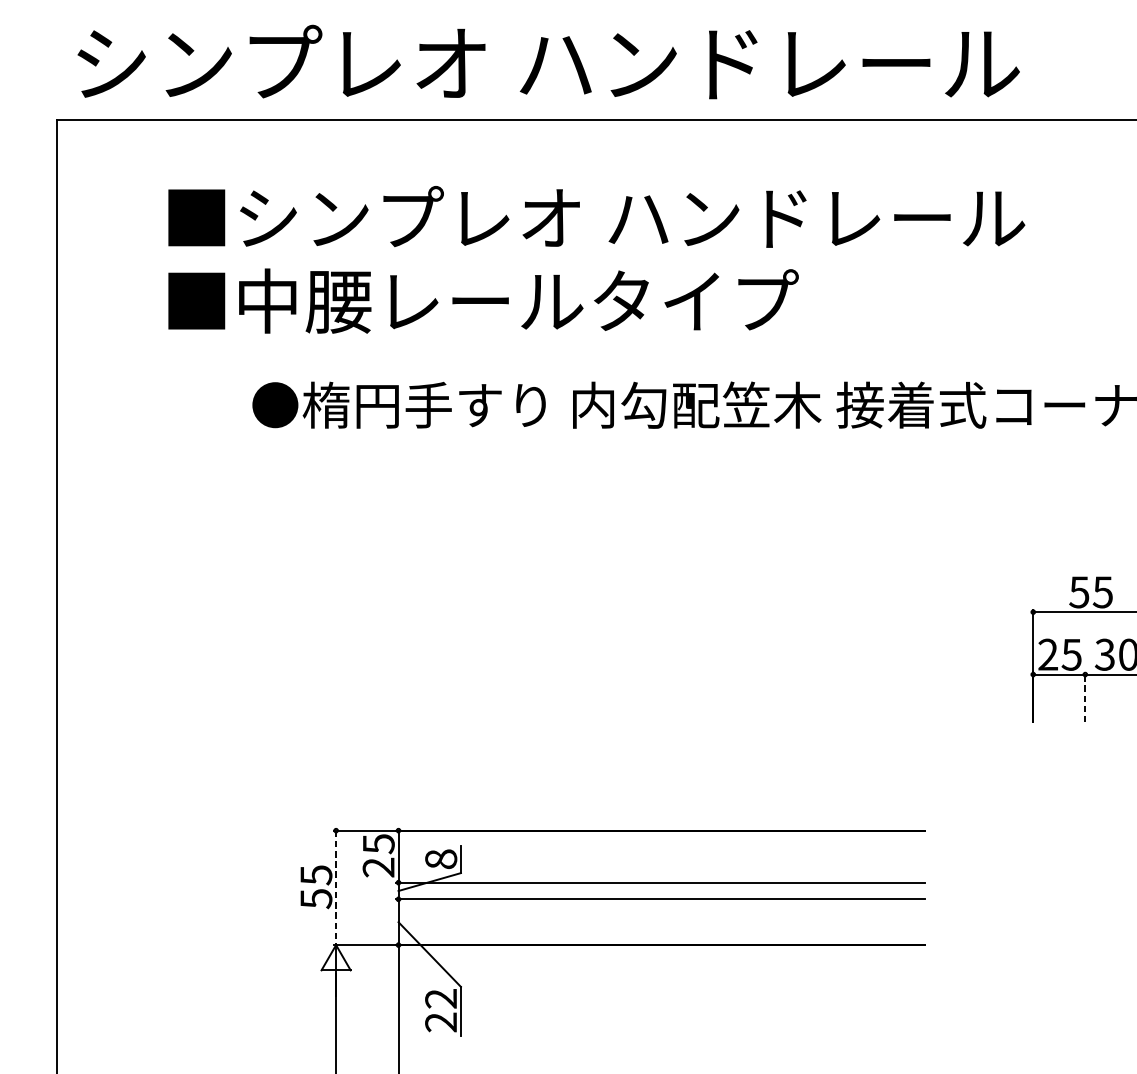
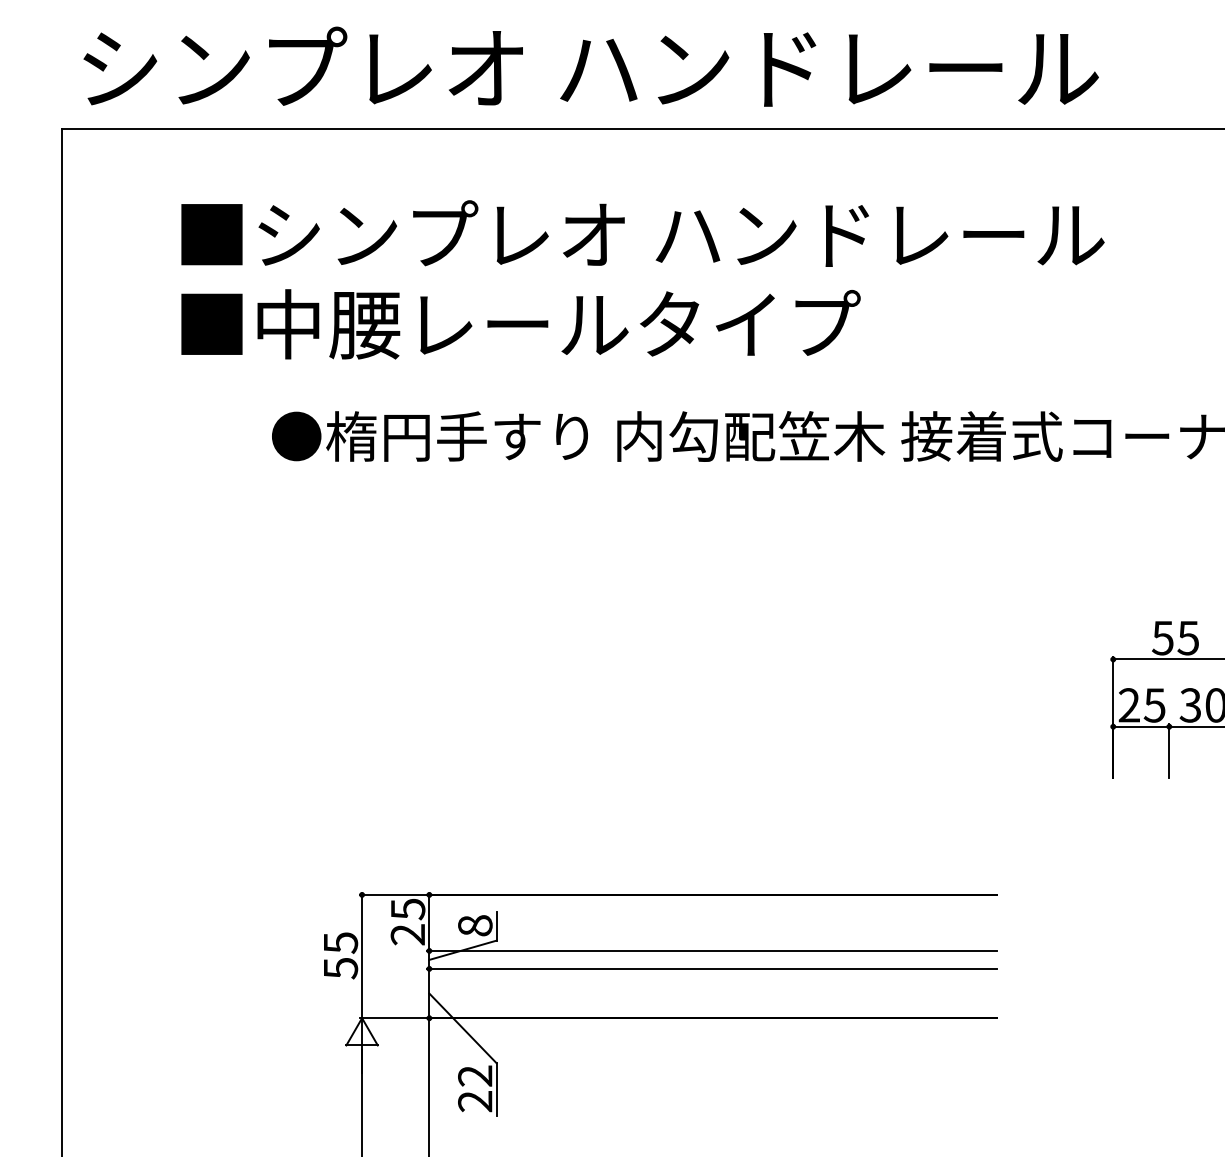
line: (1085, 697) -> (1169, 751), dashed -> solid
line: (336, 887) -> (362, 956), dashed -> solid

